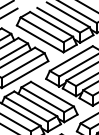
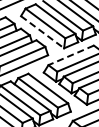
line: (40, 38) -> (42, 31), solid -> dashed
line: (71, 58) -> (71, 55), solid -> dashed

